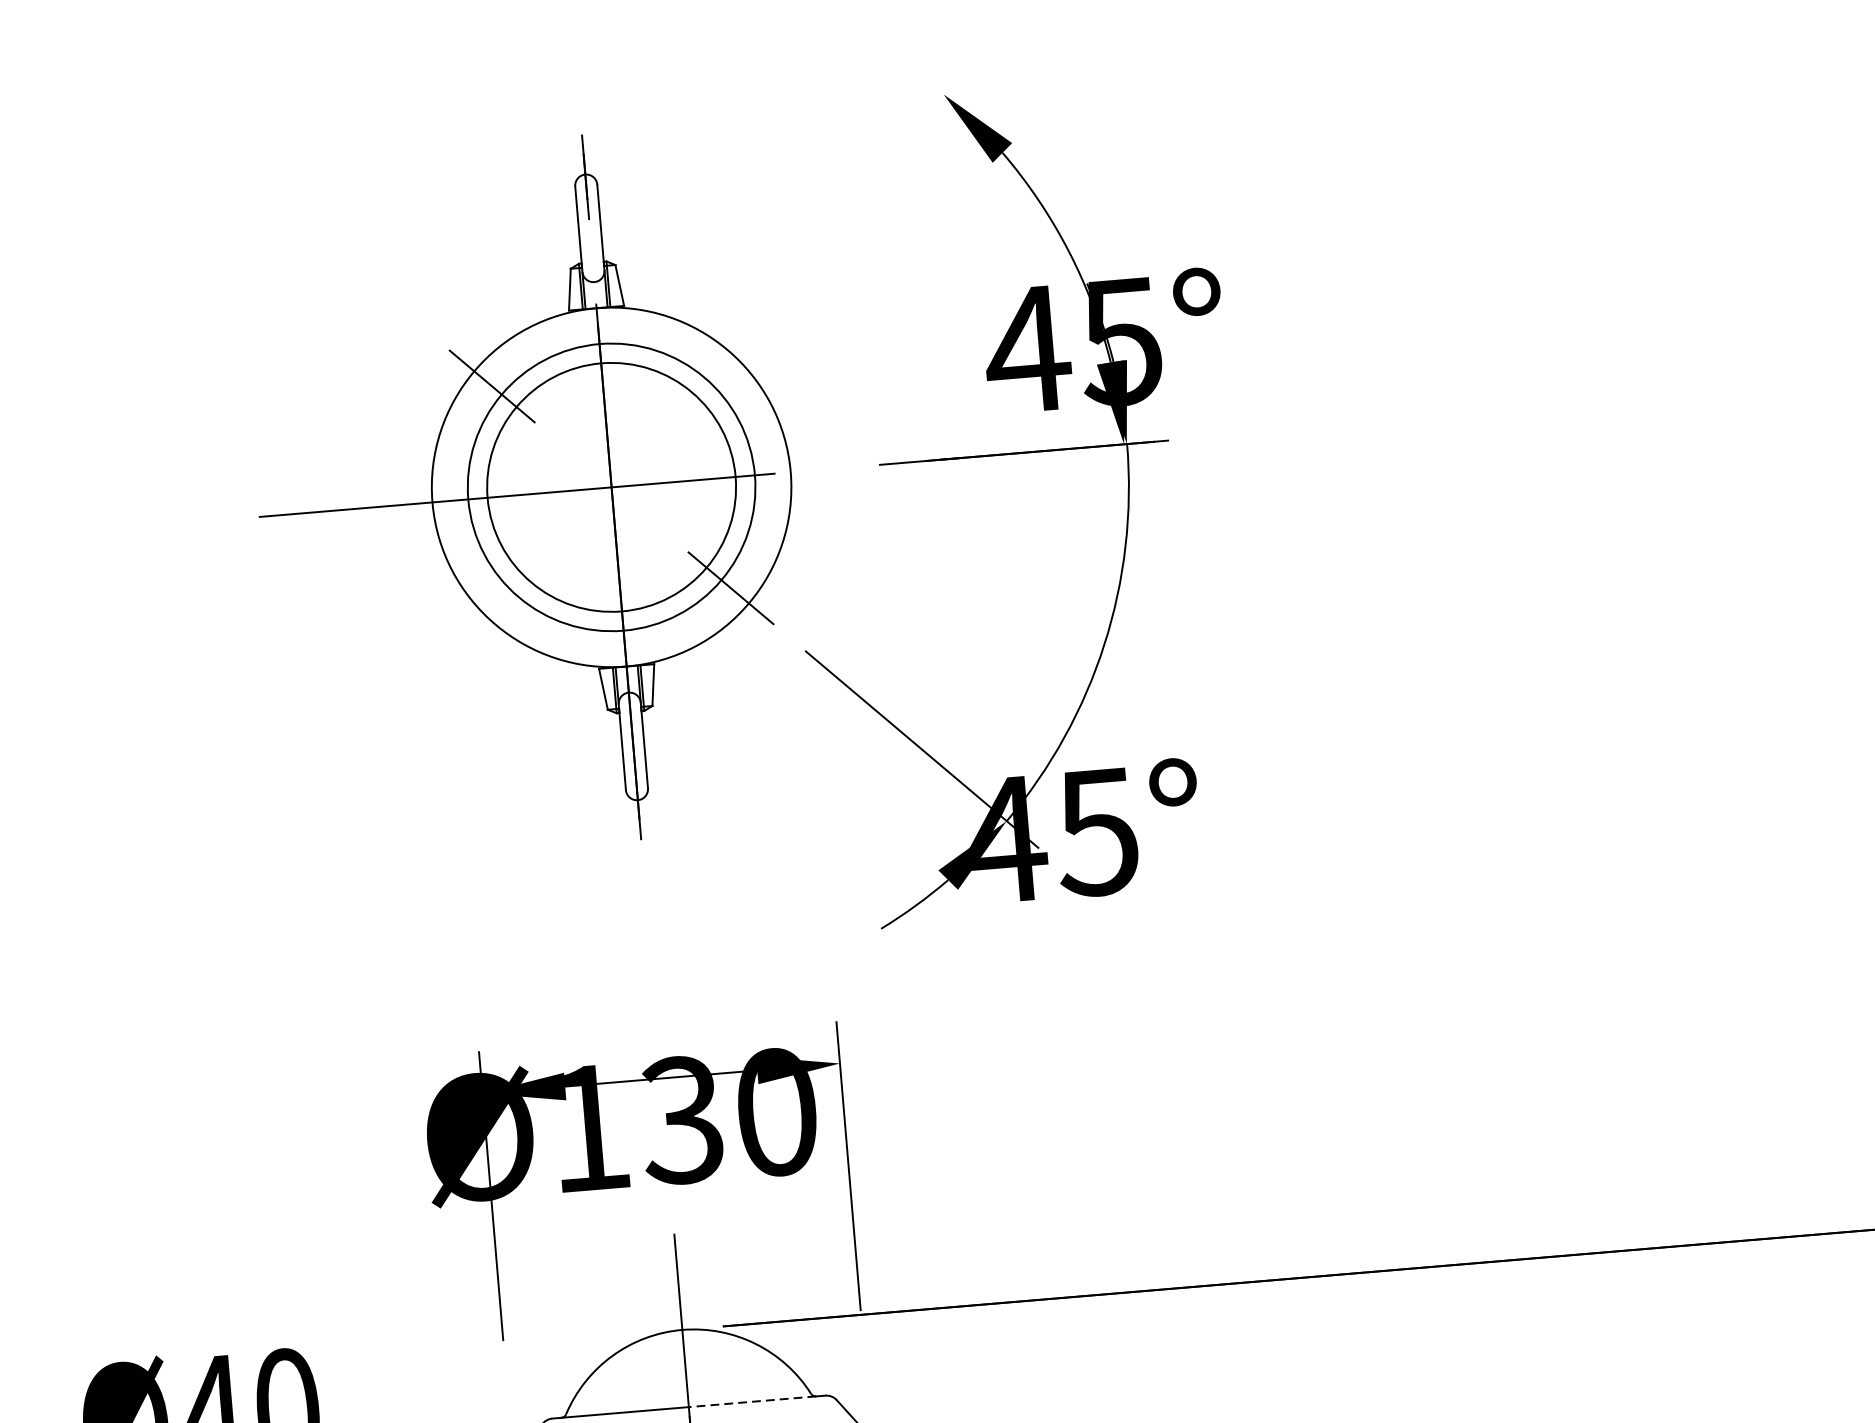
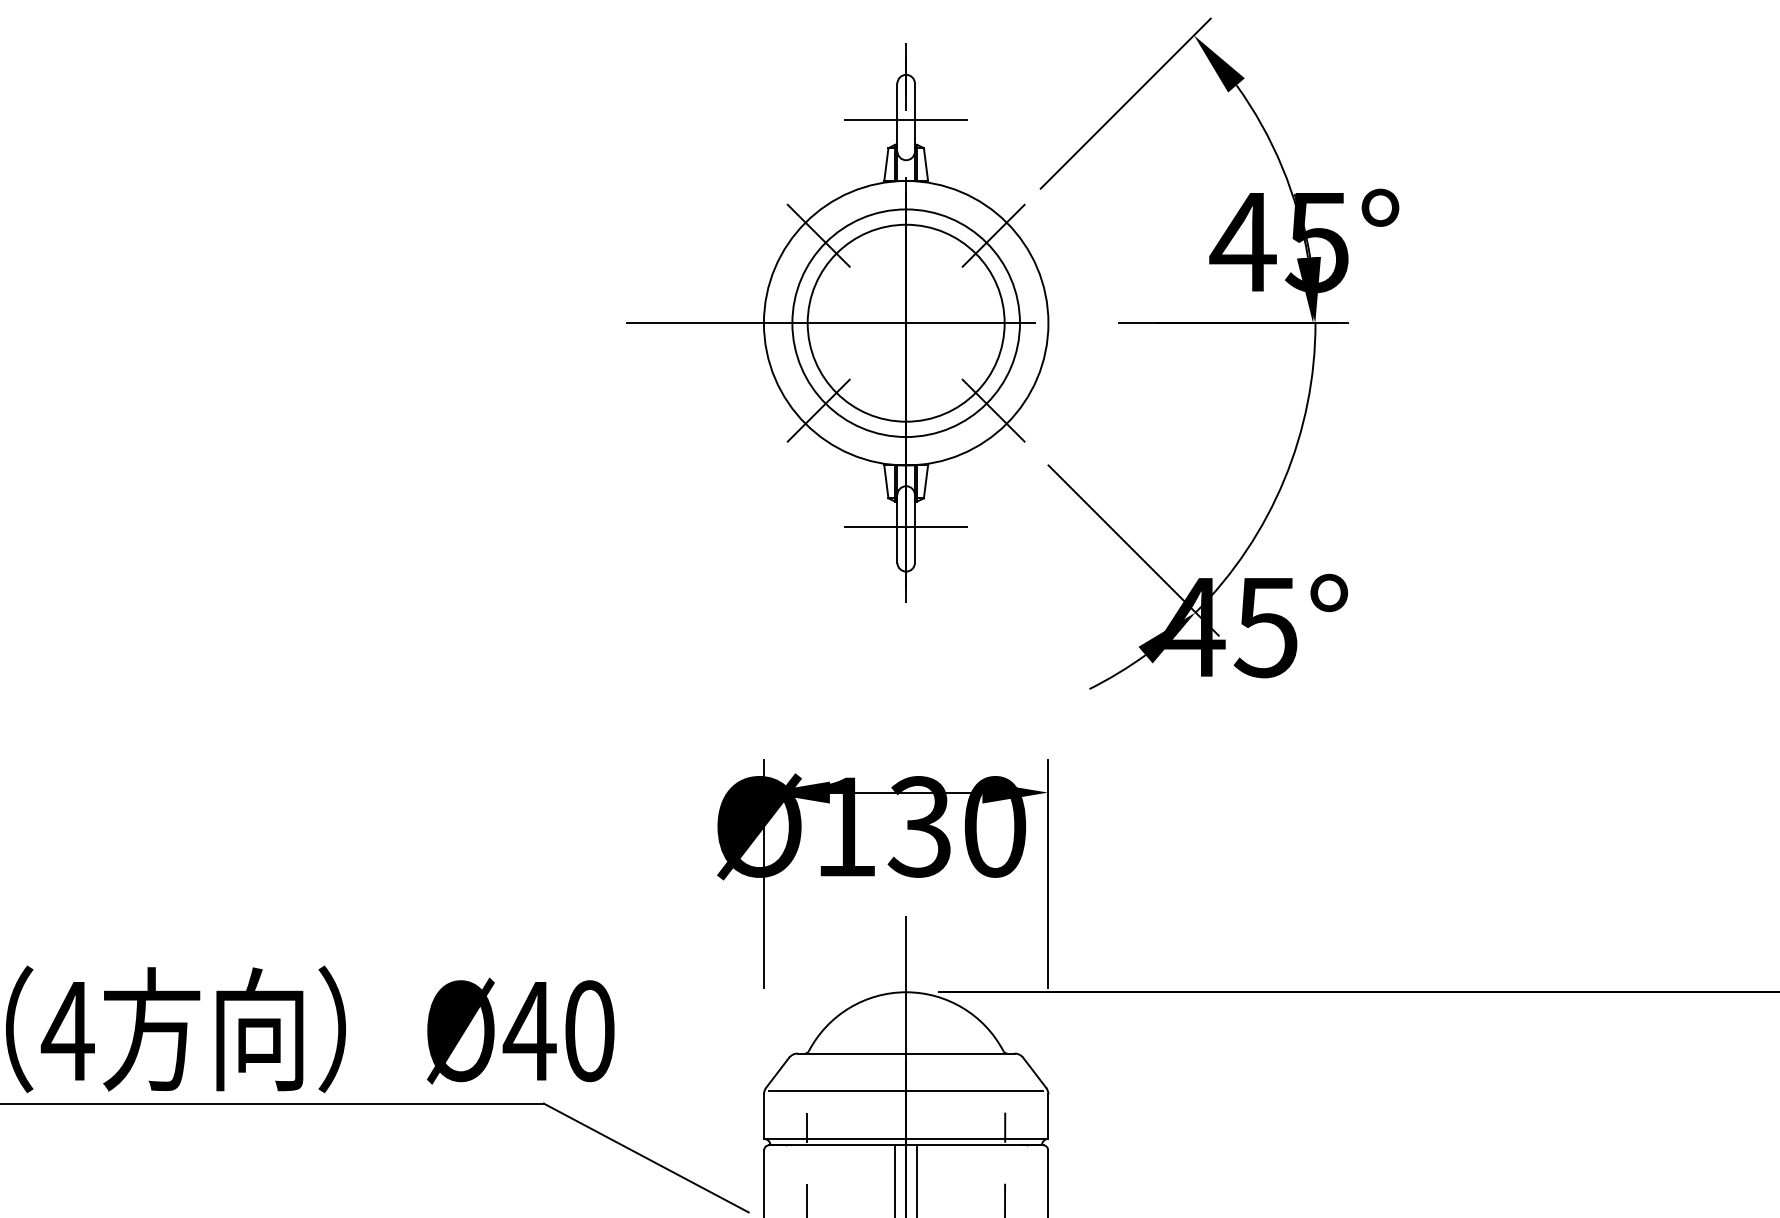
line: (864, 187) -> (1125, 103), added
line: (589, 230) -> (905, 119), added
line: (712, 367) -> (993, 235), added
line: (510, 606) -> (818, 410), added
line: (632, 743) -> (905, 526), added
line: (752, 1401) -> (956, 1053), dashed -> solid

